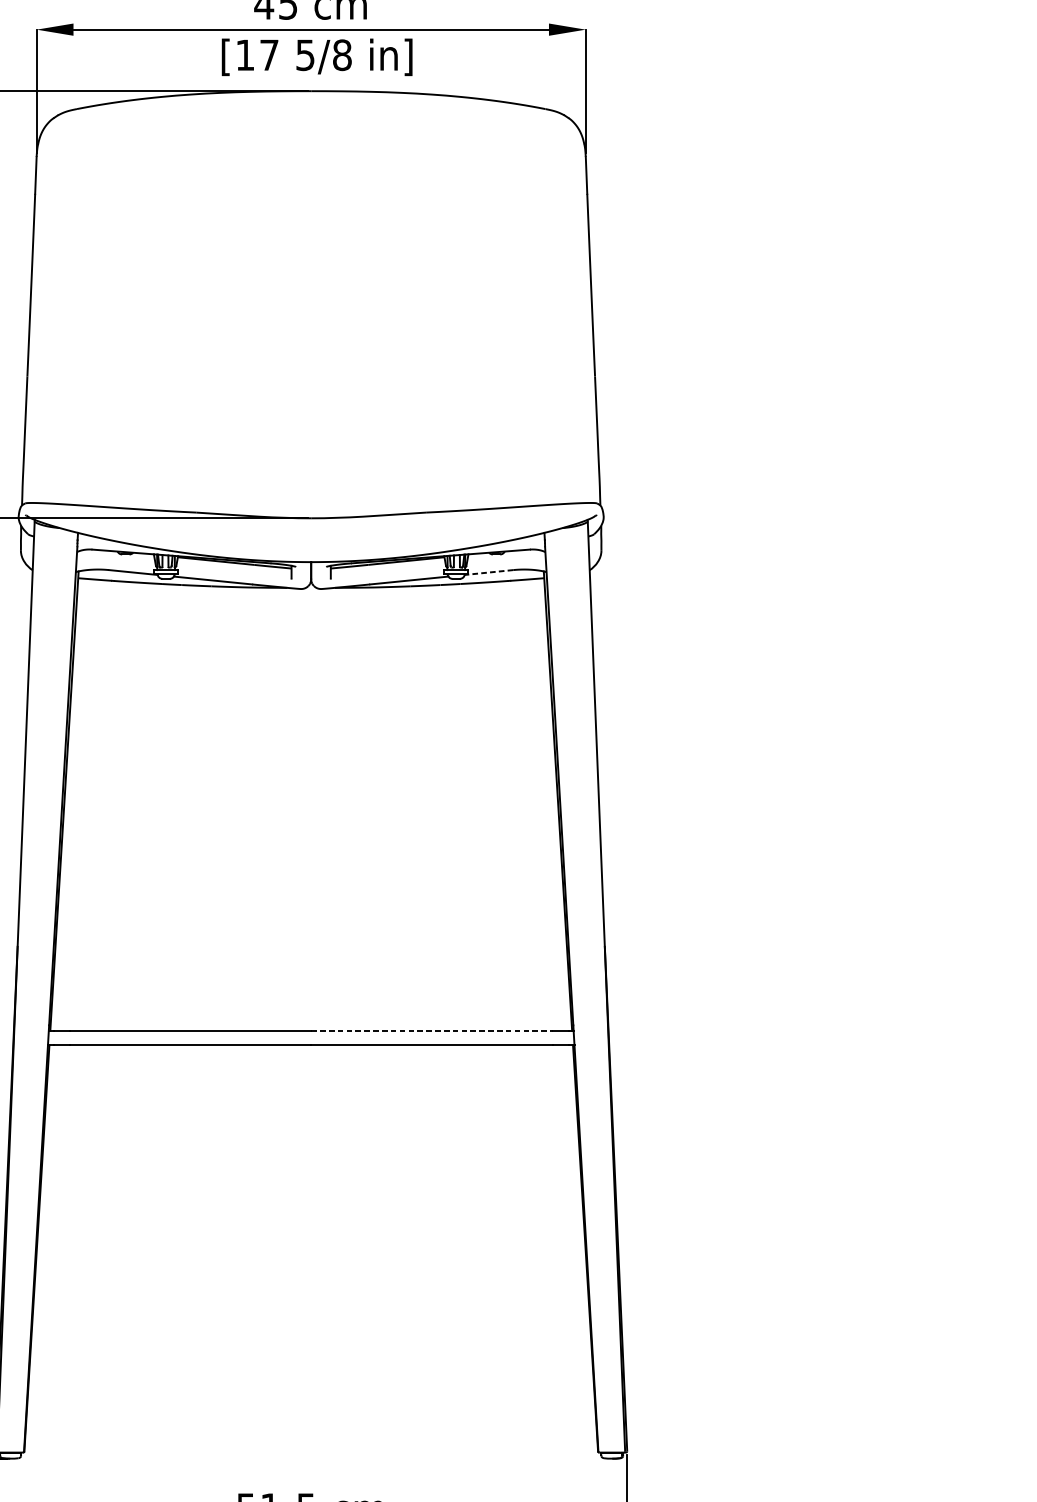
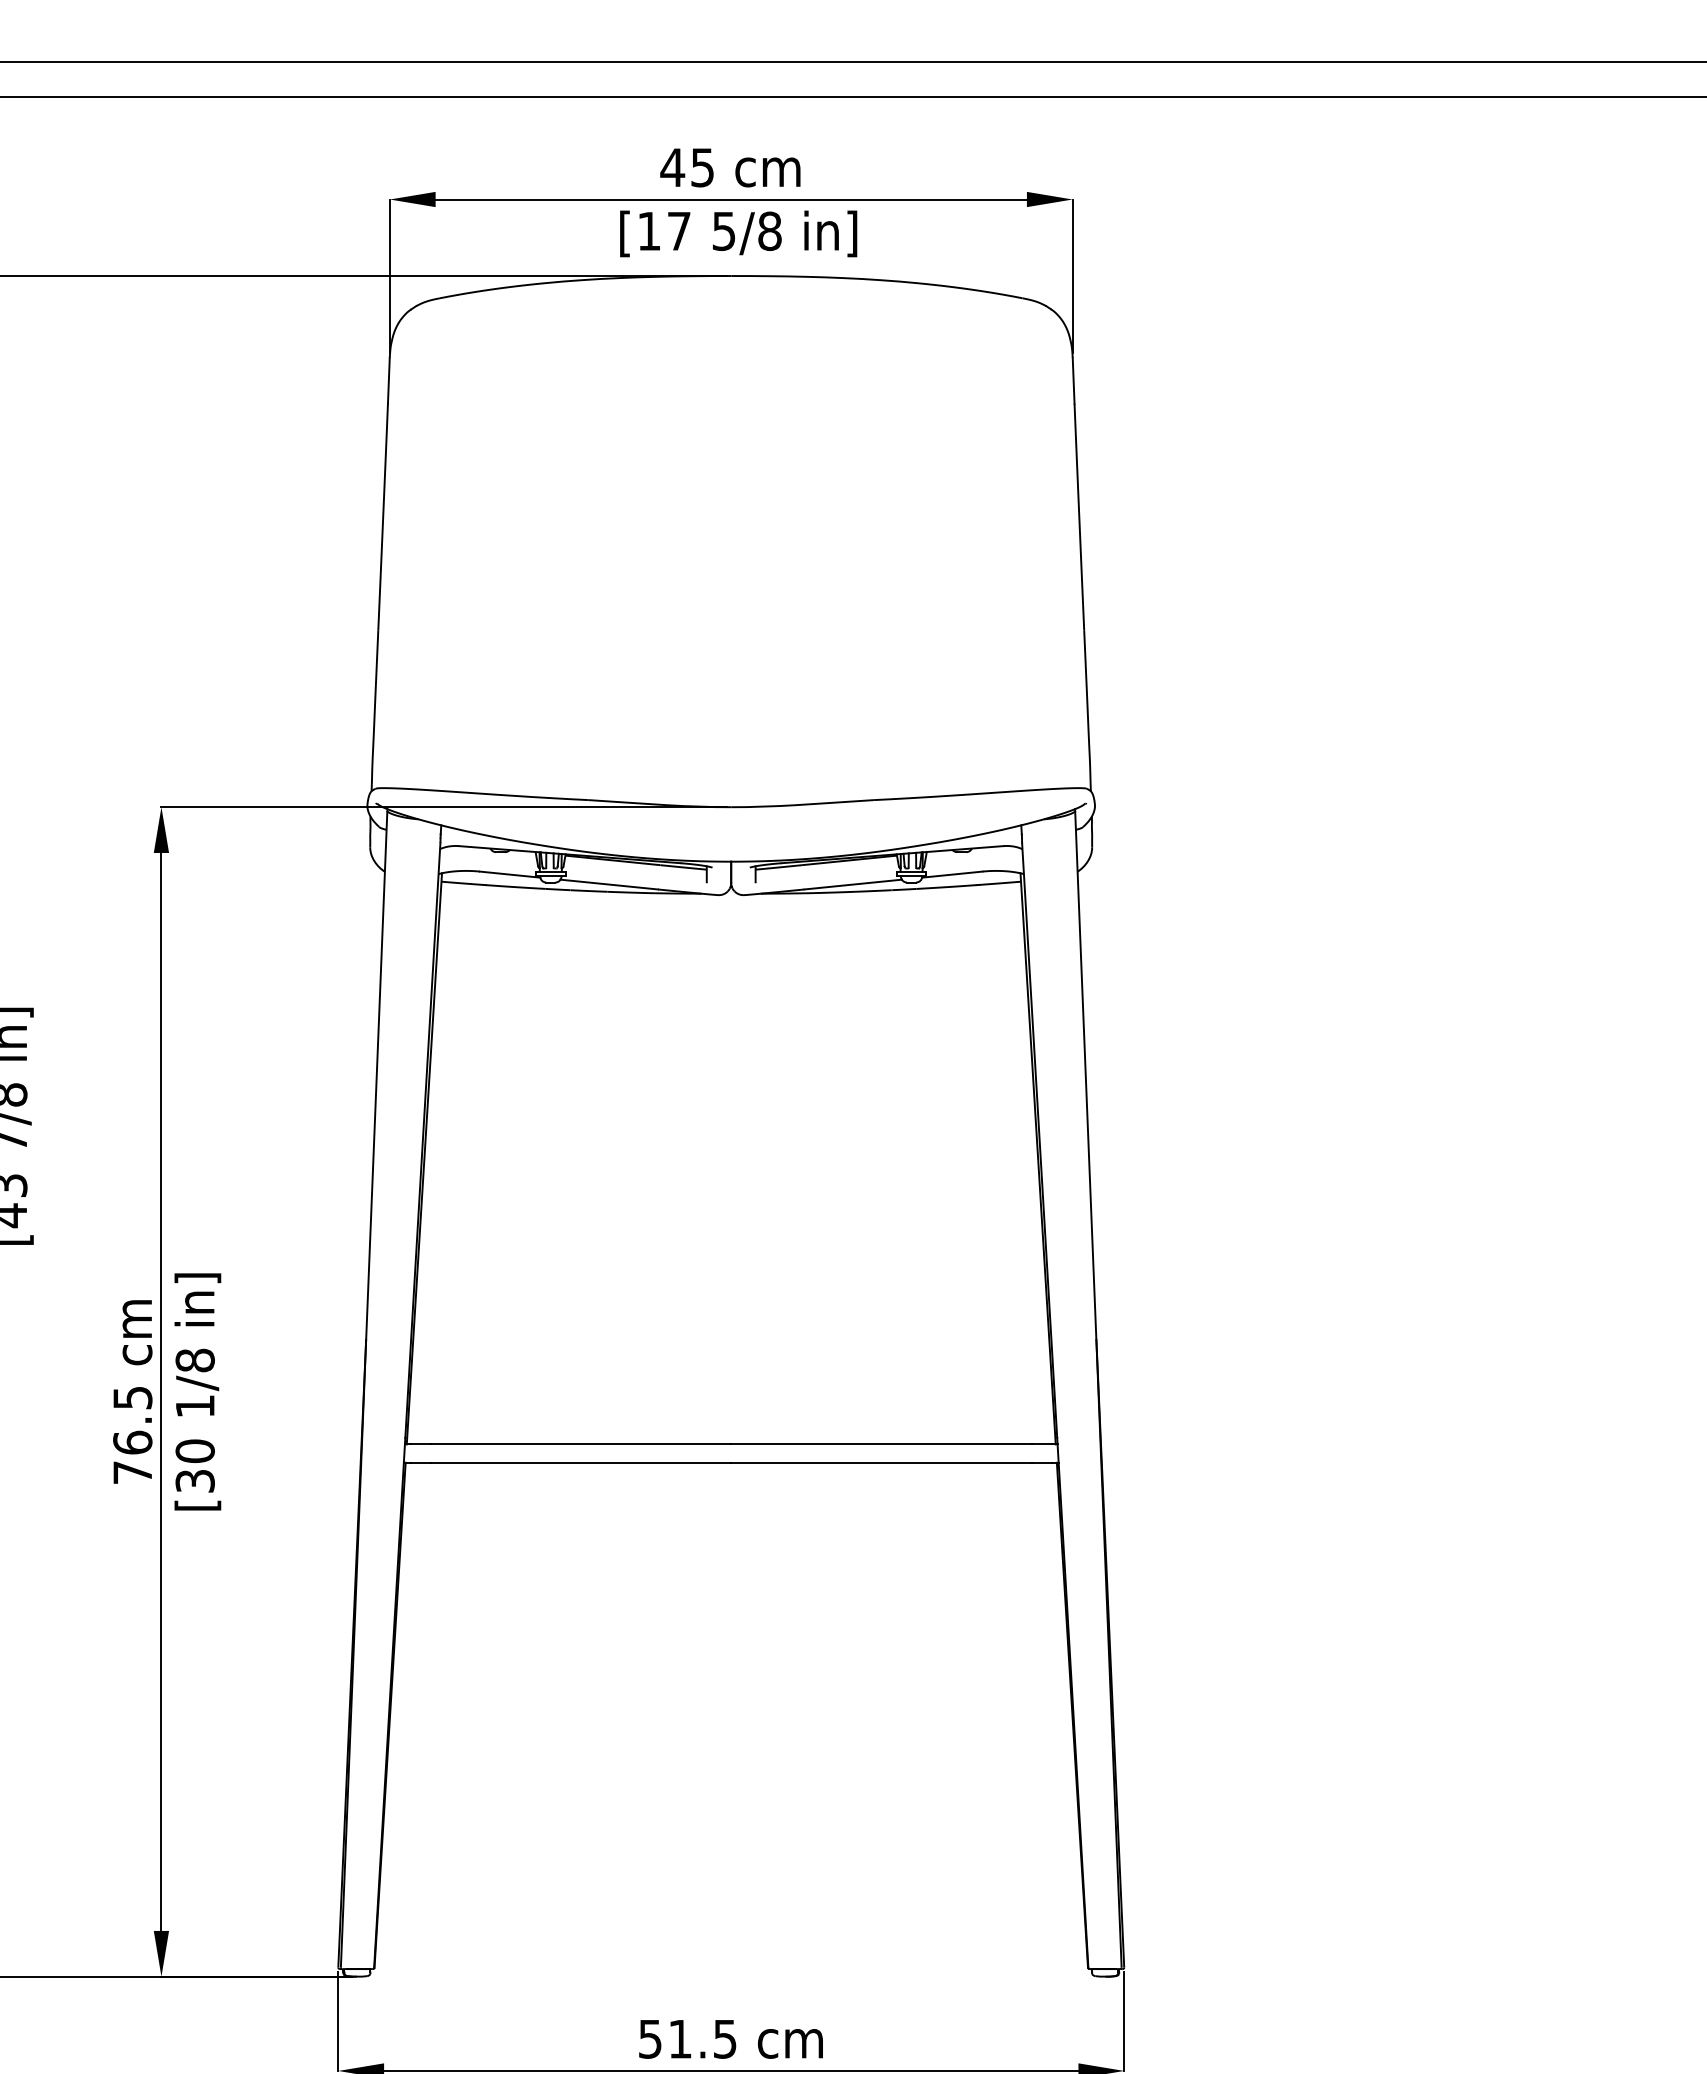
line: (488, 572) -> (951, 874), dashed -> solid
line: (432, 1030) -> (881, 1444), dashed -> solid

